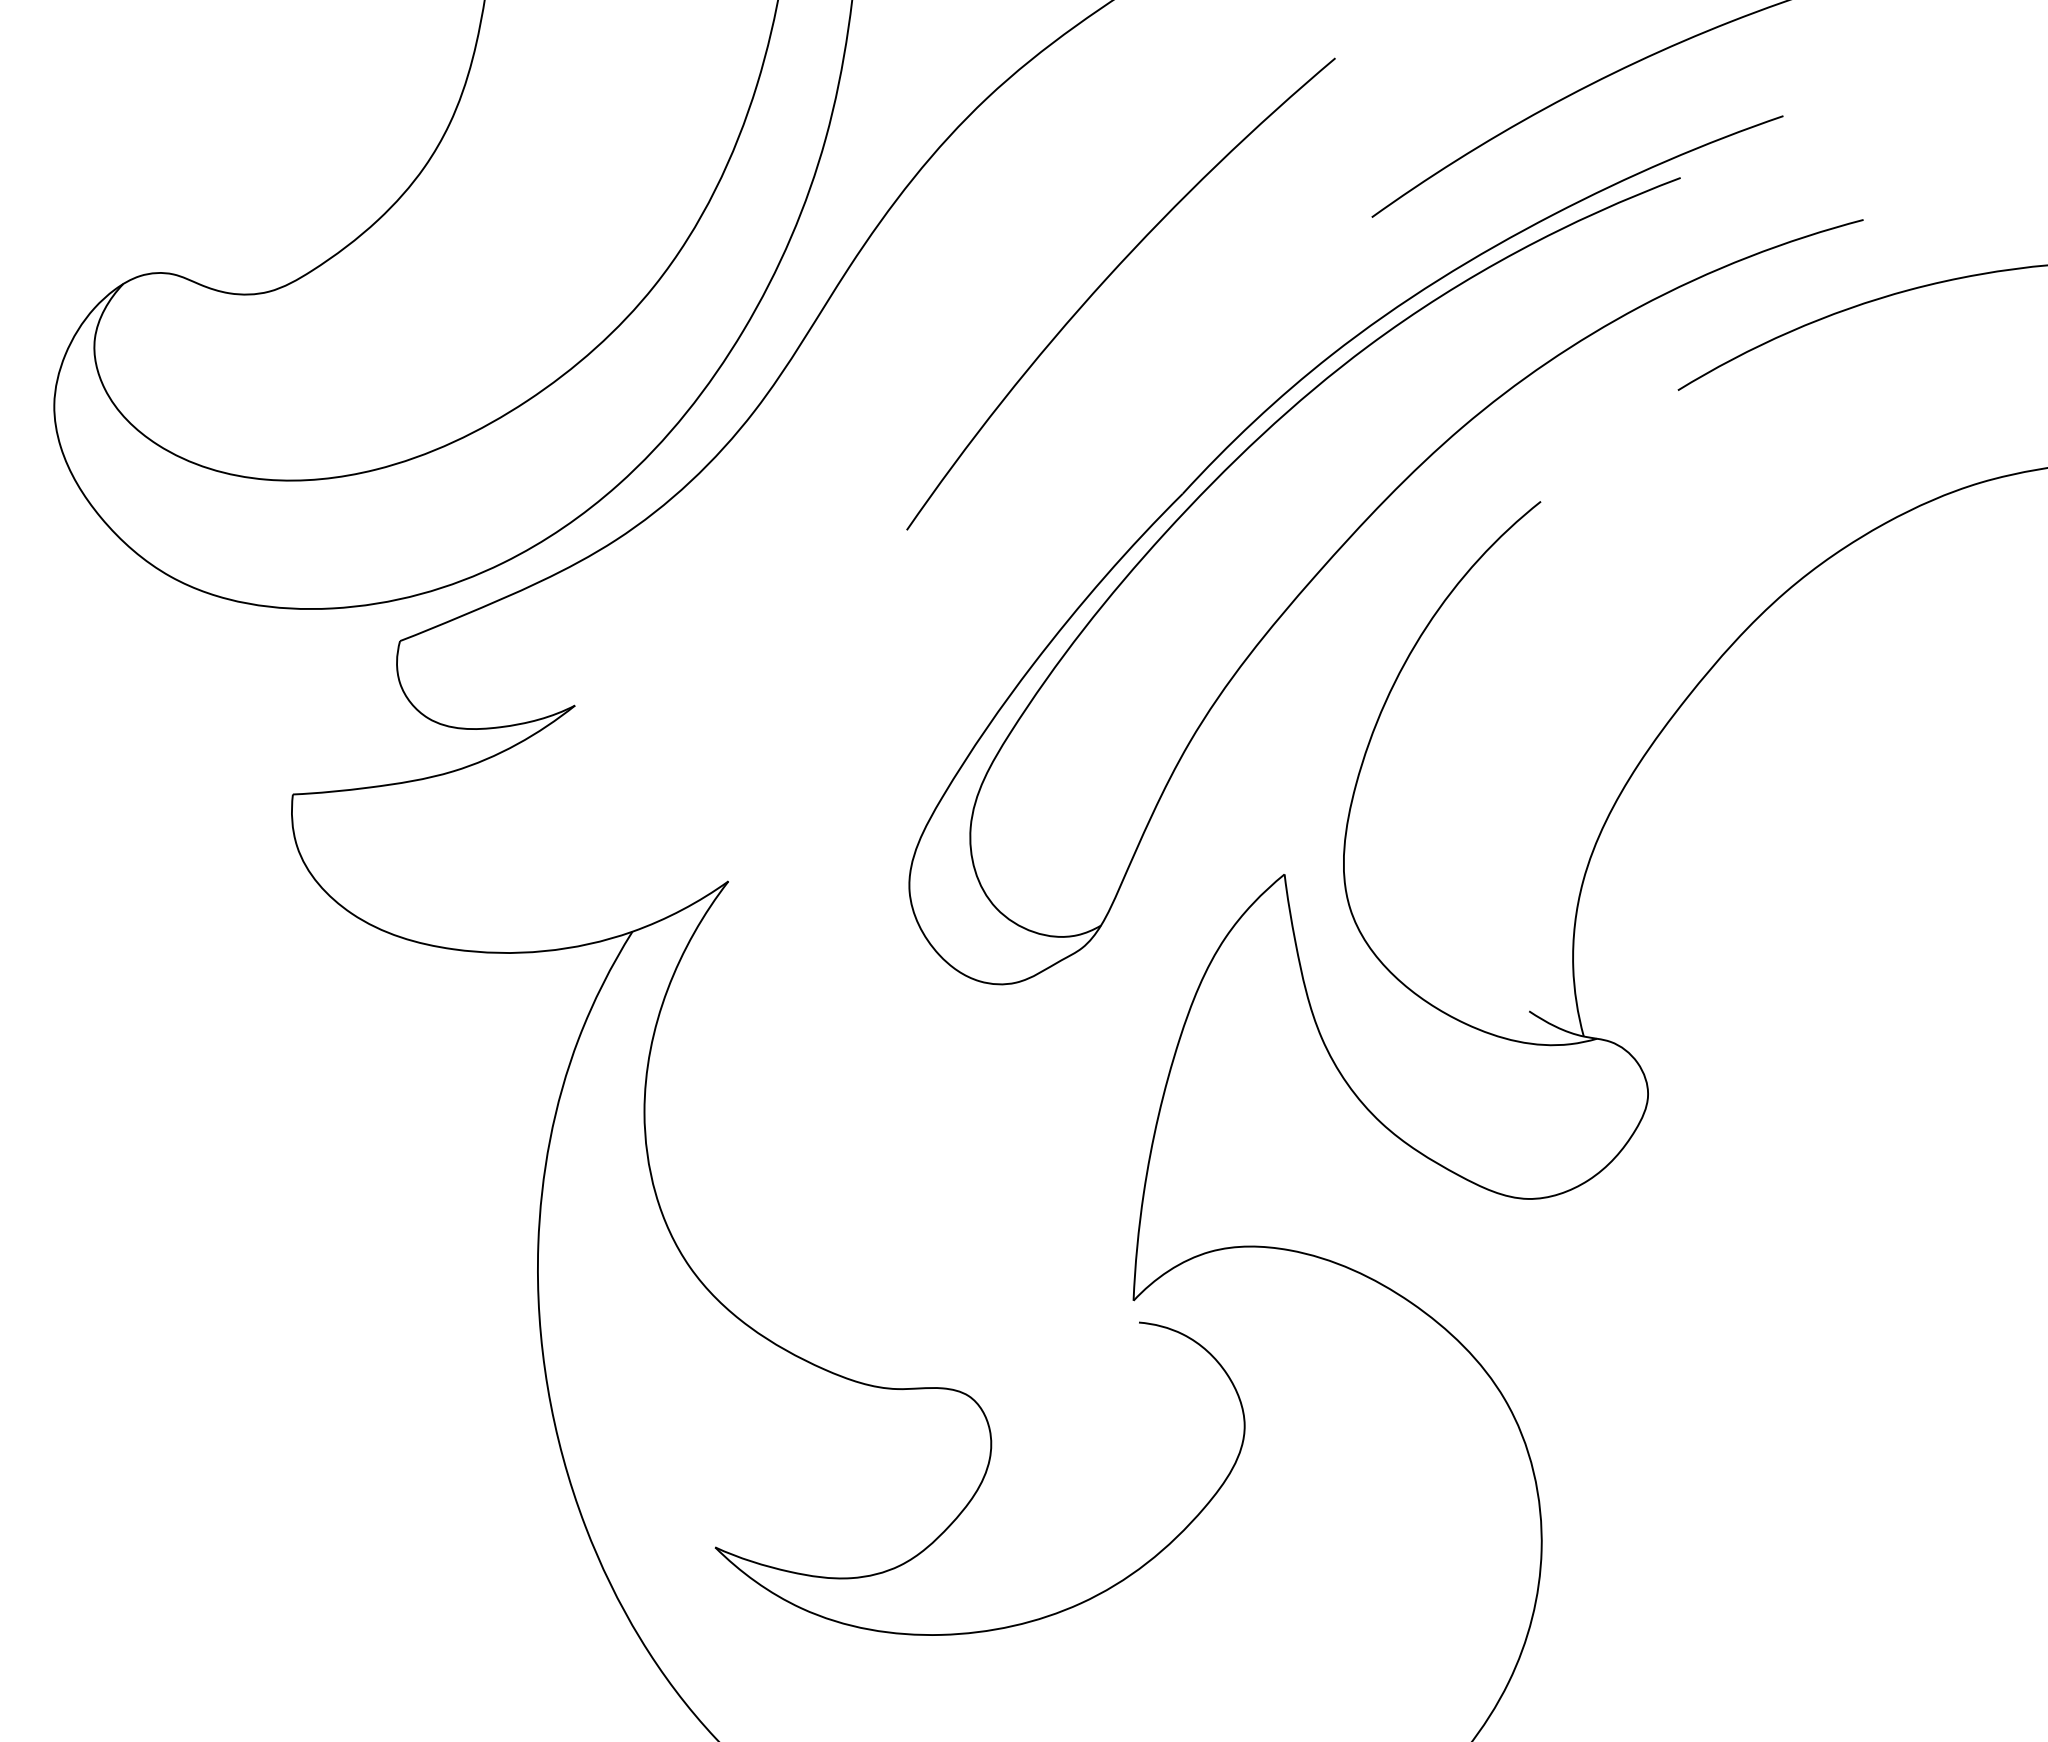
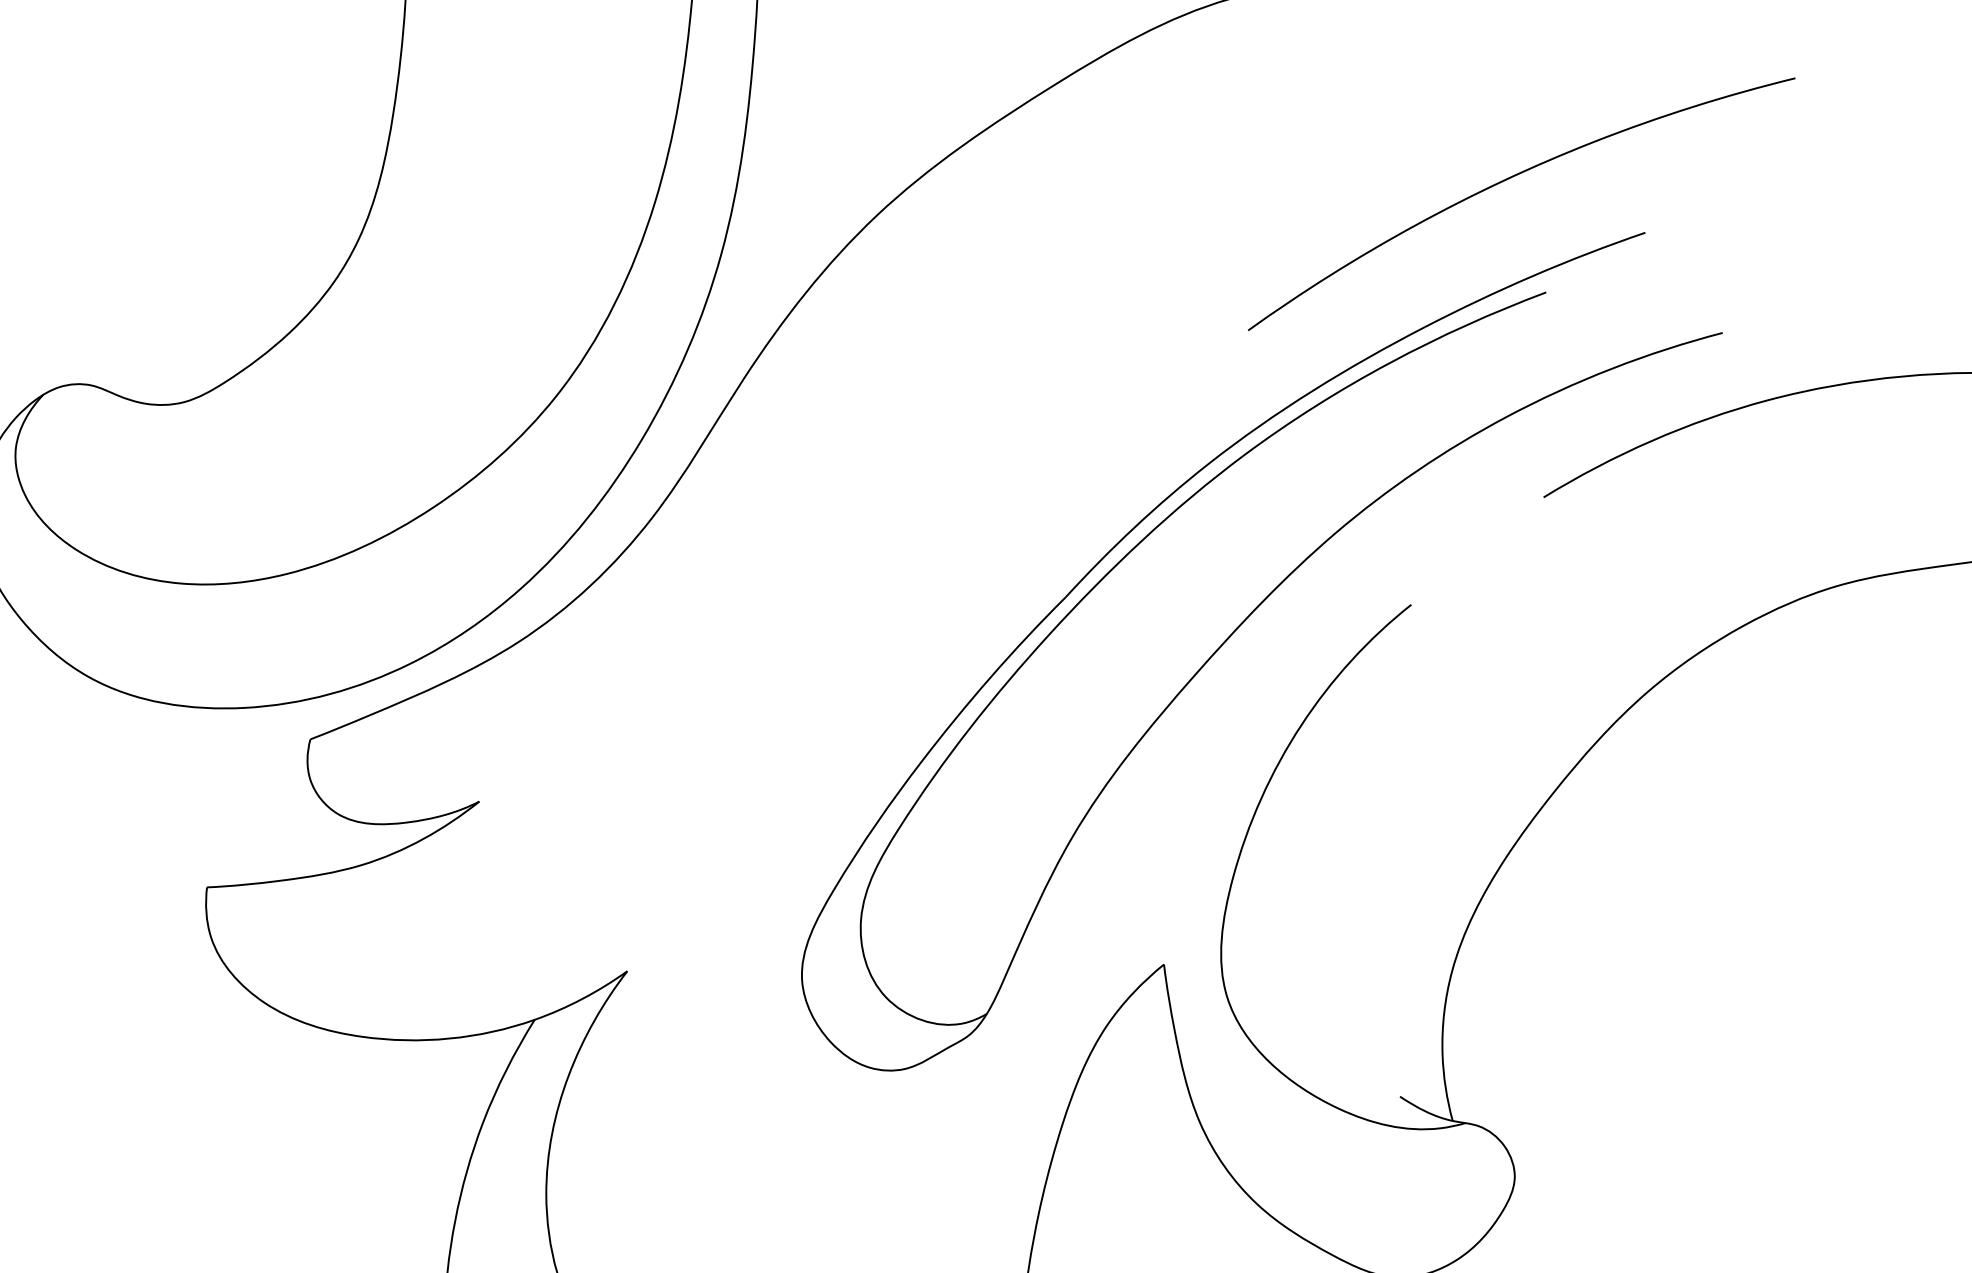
curve: (1107, 279) -> (993, 390), removed

